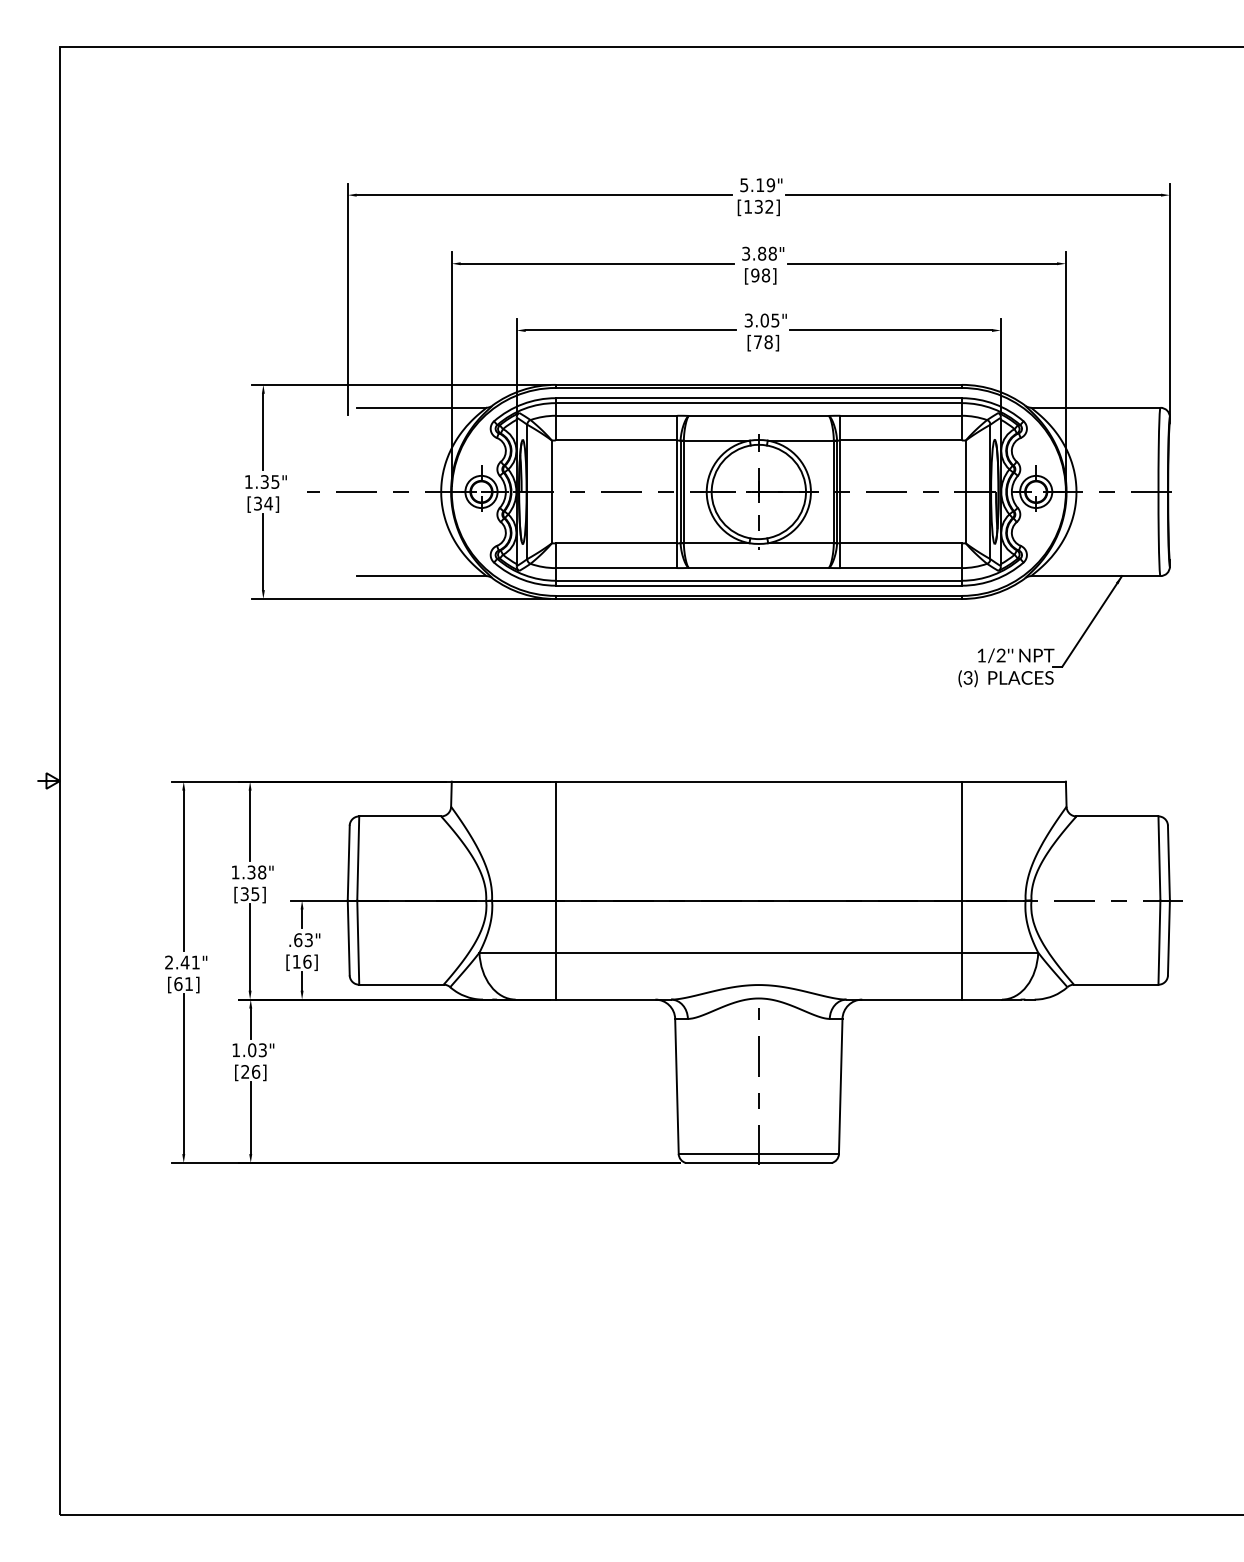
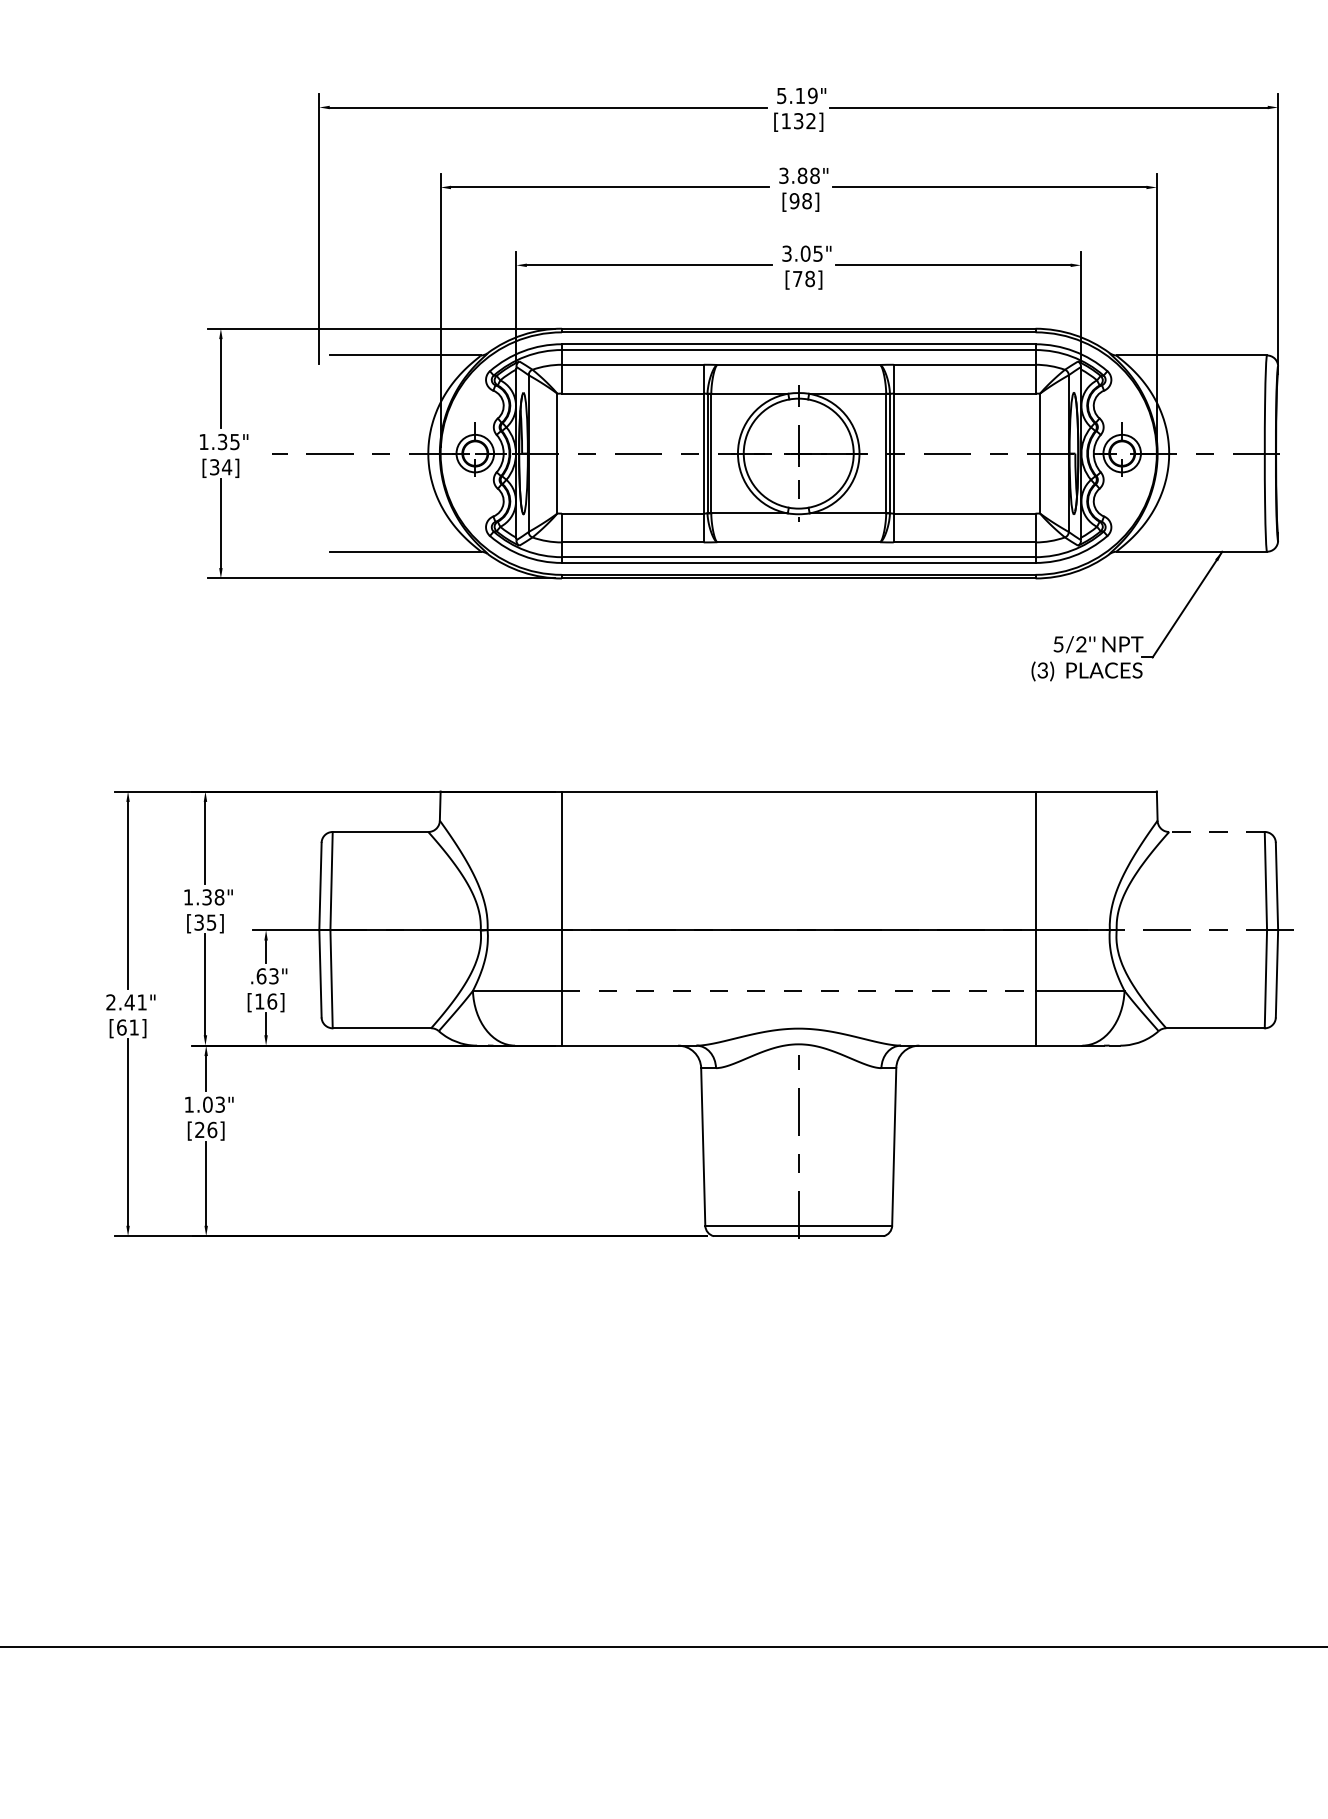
text: (981, 655) -> (1058, 644), 1/2'' -> 5/2''
line: (1117, 816) -> (1217, 832), solid -> dashed
line: (759, 952) -> (799, 990), solid -> dashed

